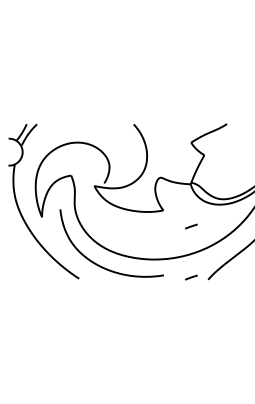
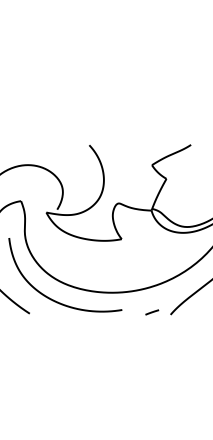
line: (191, 226) -> (152, 256), removed

